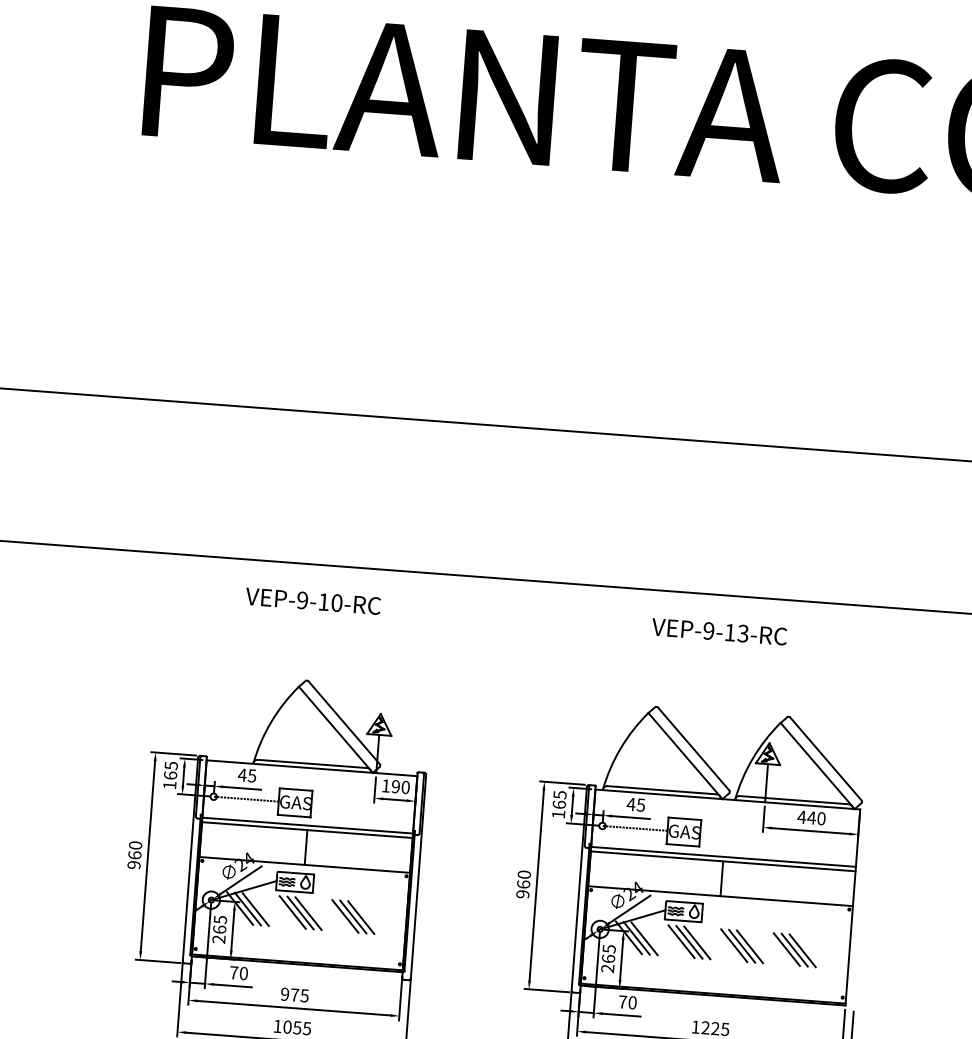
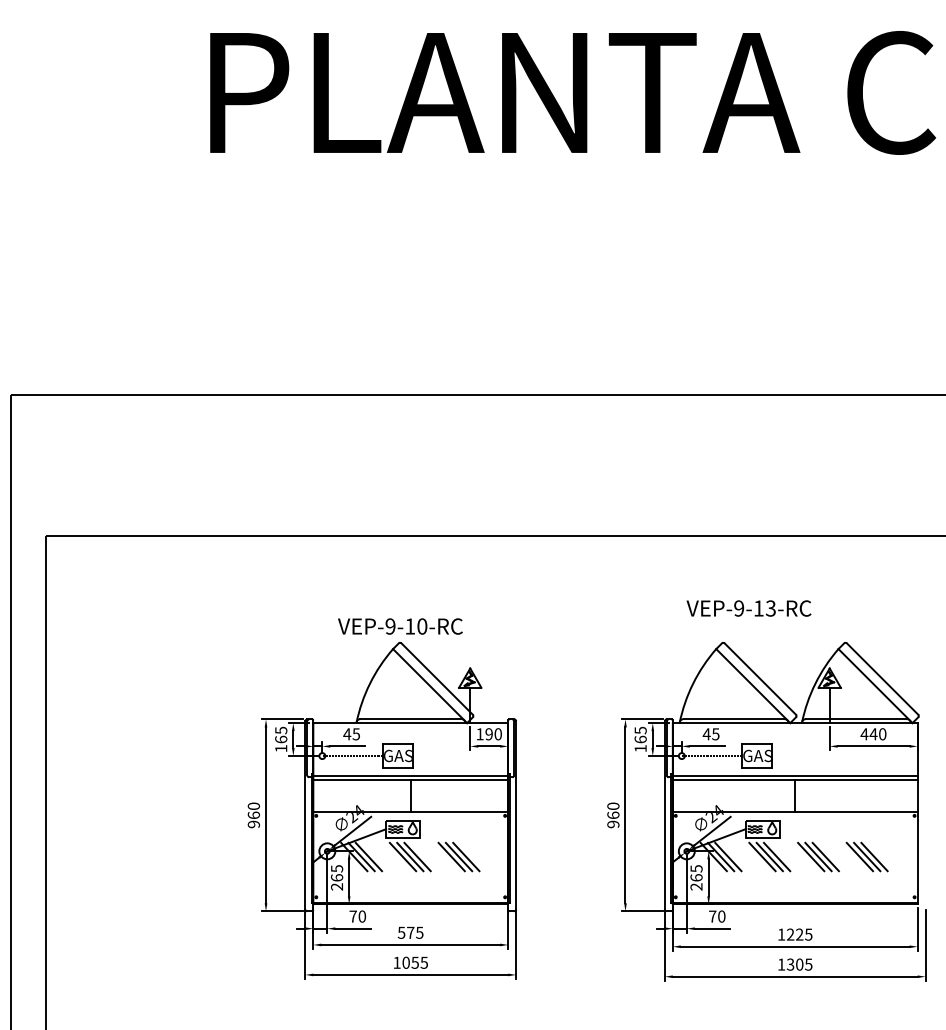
text: (313, 601) -> (400, 626), moved
text: (718, 631) -> (748, 608), moved
text: (284, 993) -> (401, 932), 975 -> 575

